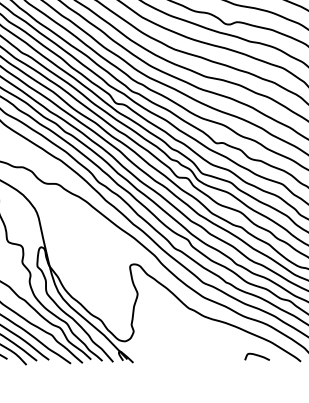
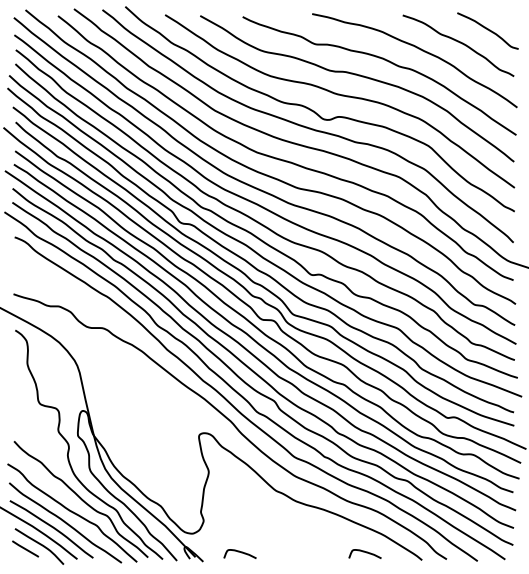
curve: (161, 355) -> (239, 552), added

